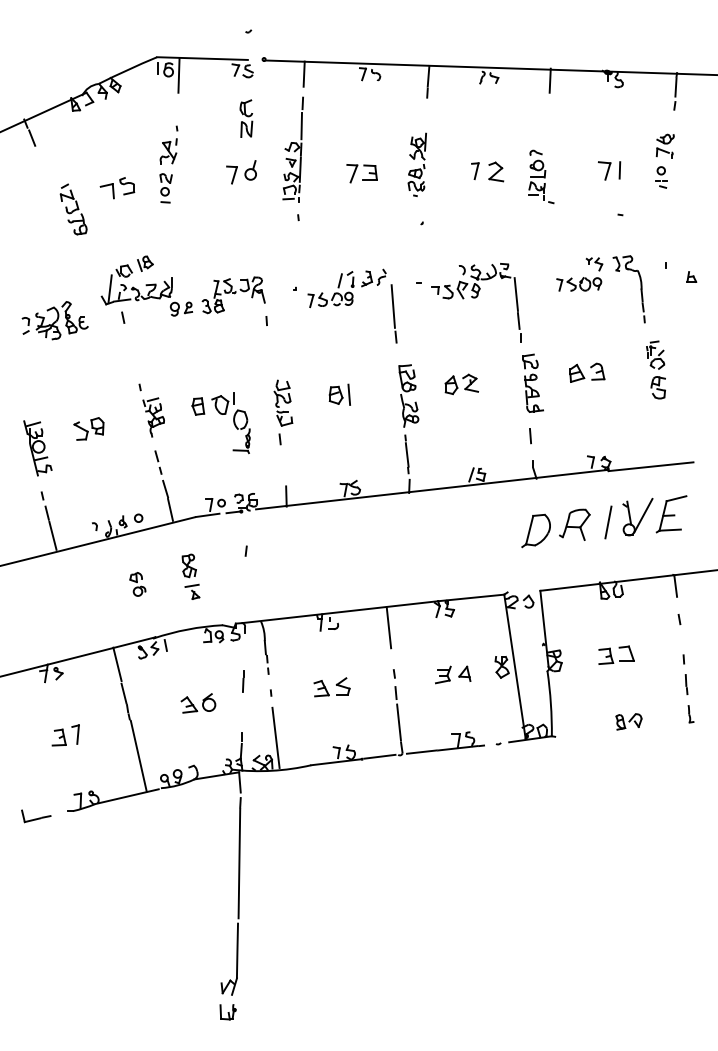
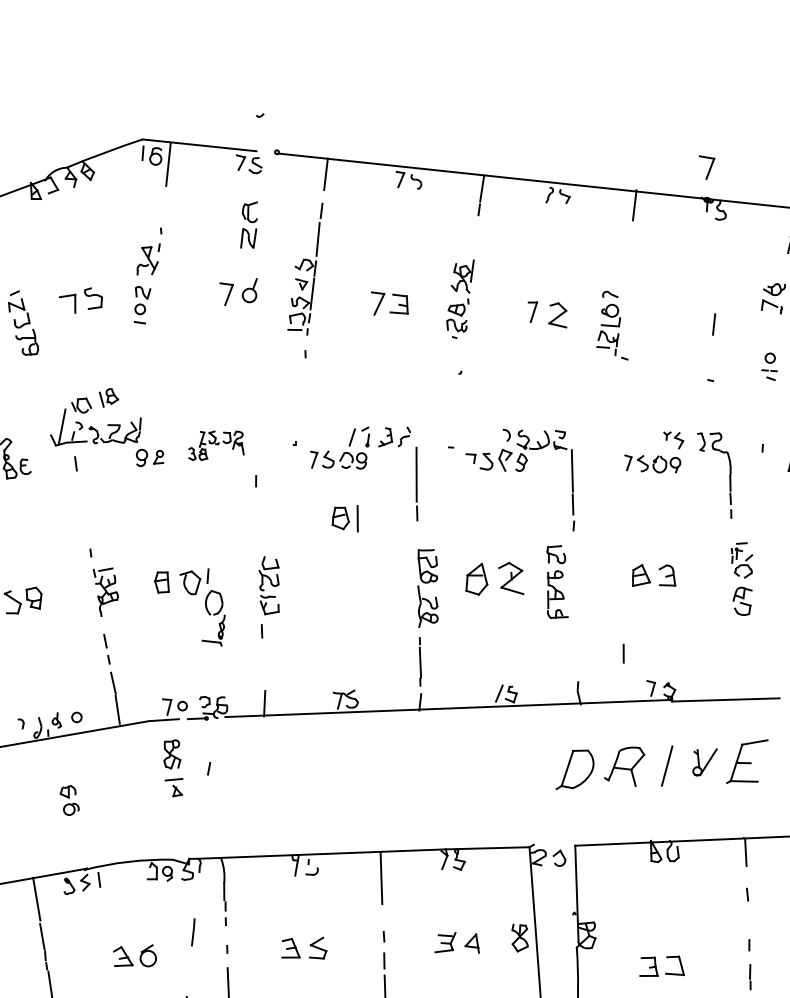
part: (604, 170) -> (706, 167), moved
part: (661, 177) -> (769, 366), moved
part: (233, 295) -> (216, 446), size x0.7
part: (532, 382) -> (556, 581), moved
part: (461, 384) -> (495, 579), size x1.4
part: (339, 394) -> (345, 517), moved
line: (530, 436) -> (623, 654), moved
part: (637, 517) -> (704, 762), size x0.6
part: (190, 576) -> (172, 767), moved
part: (616, 654) -> (662, 965), moved

